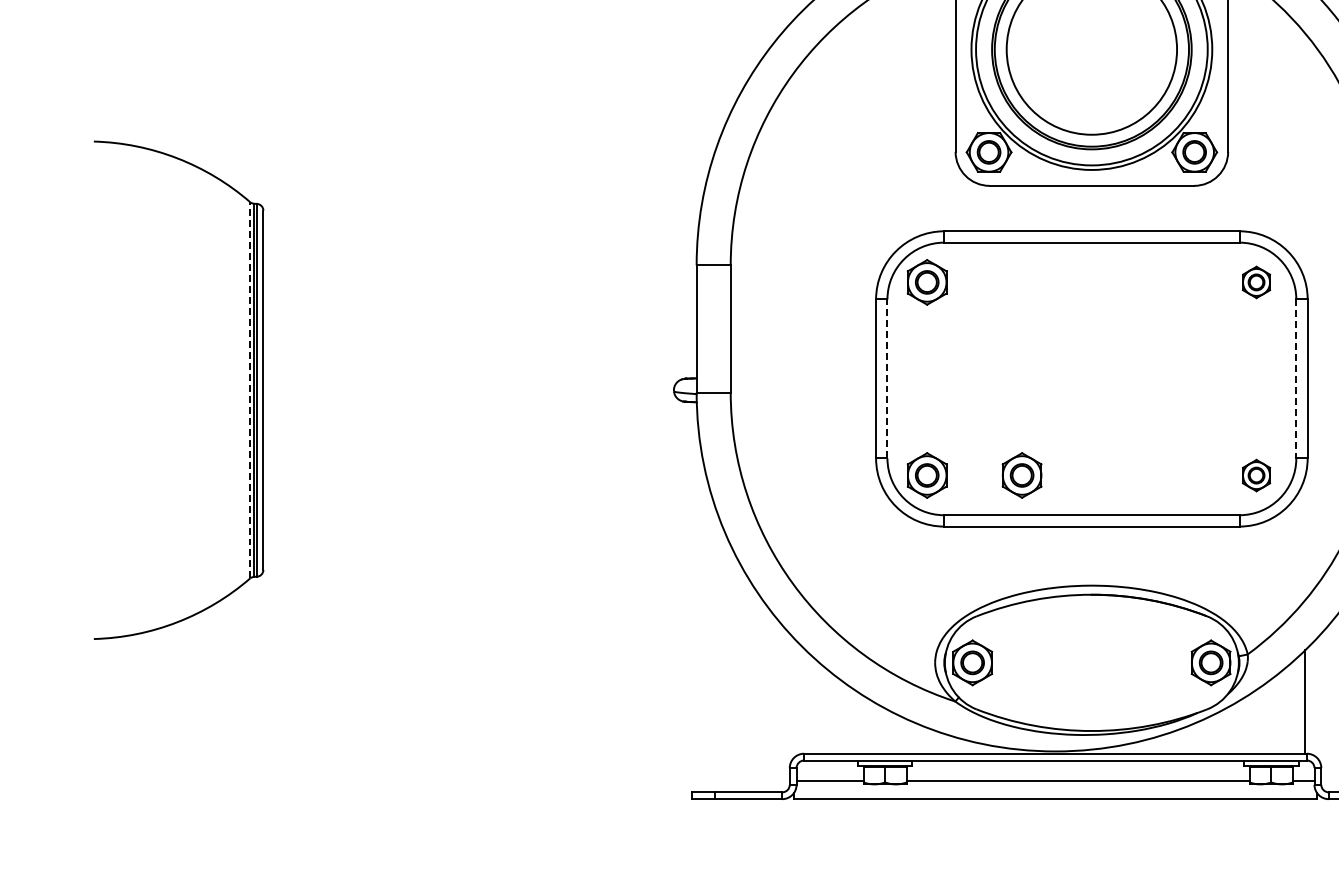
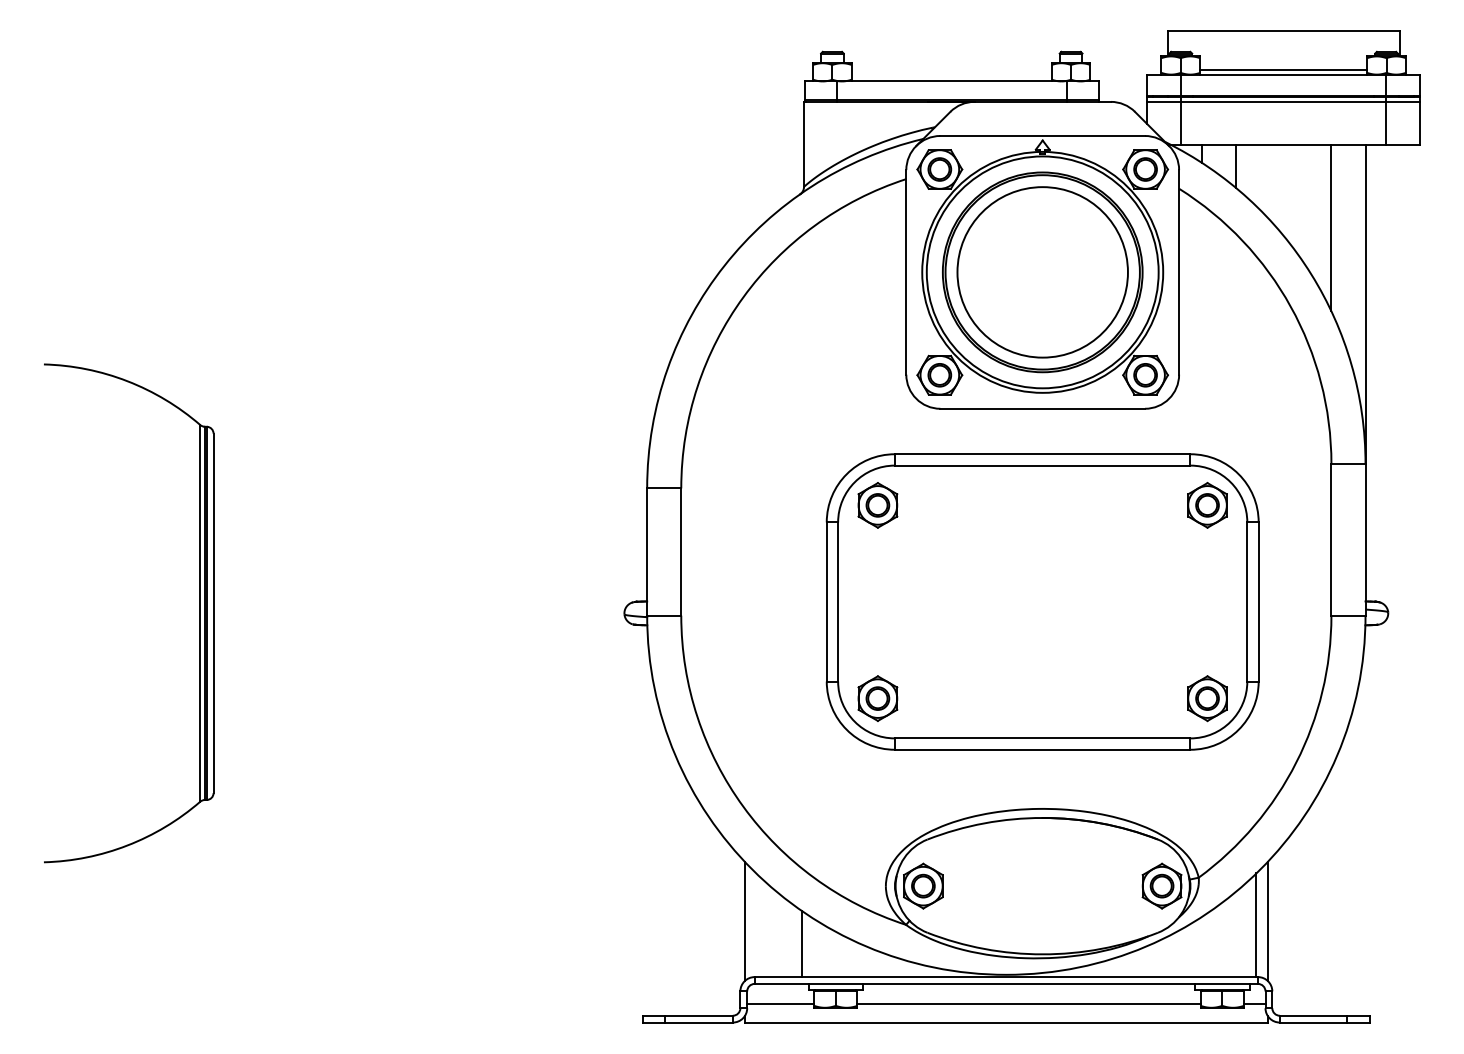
part: (1256, 282) -> (1207, 505), size x1.43
line: (887, 379) -> (838, 602), dashed -> solid
line: (1296, 379) -> (1247, 602), dashed -> solid
line: (250, 389) -> (200, 612), dashed -> solid
part: (1021, 475) -> (972, 698), removed
part: (1256, 475) -> (1207, 698), size x1.43
line: (793, 697) -> (744, 920), added
line: (1316, 697) -> (1267, 920), added
line: (850, 720) -> (801, 943), added

